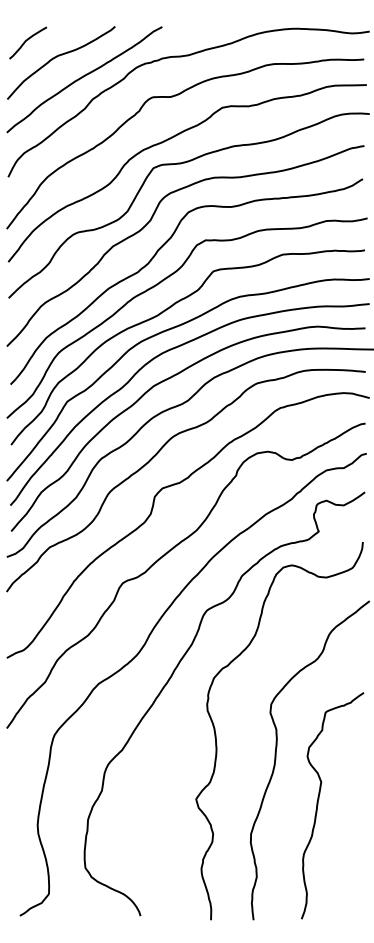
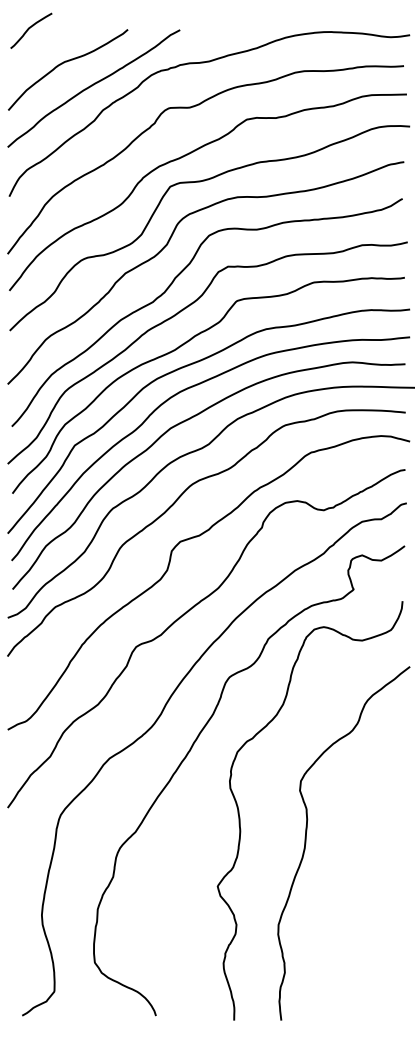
curve: (27, 40) -> (30, 28), moved
curve: (318, 803) -> (353, 891), removed

